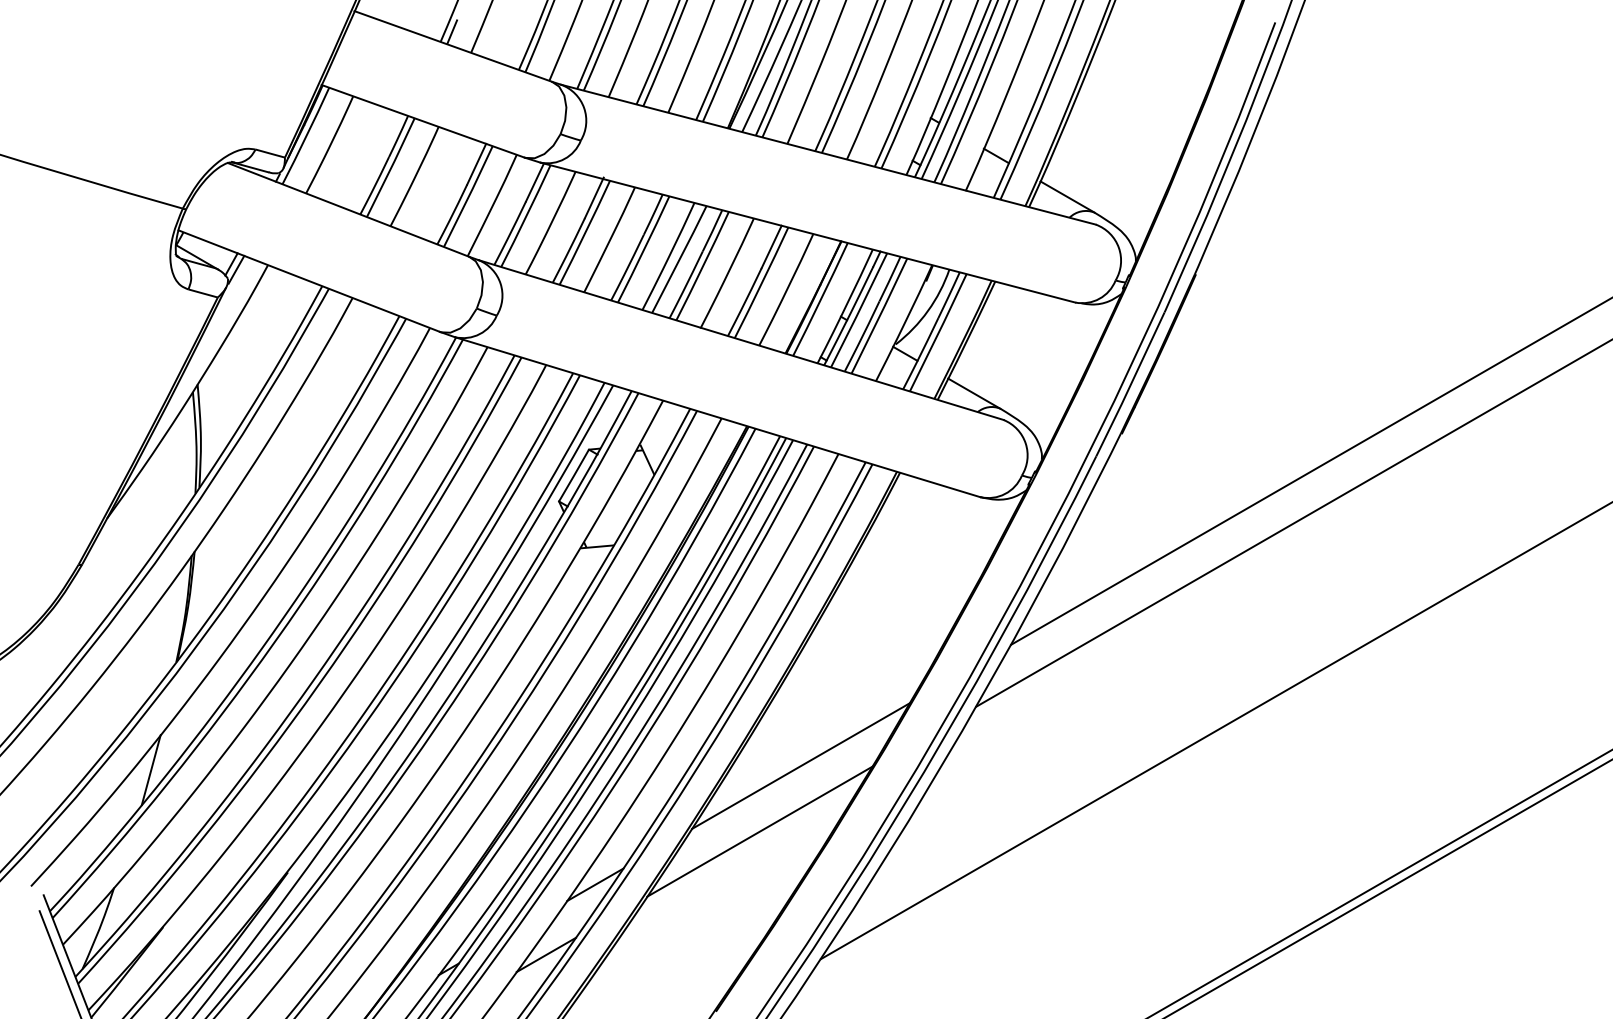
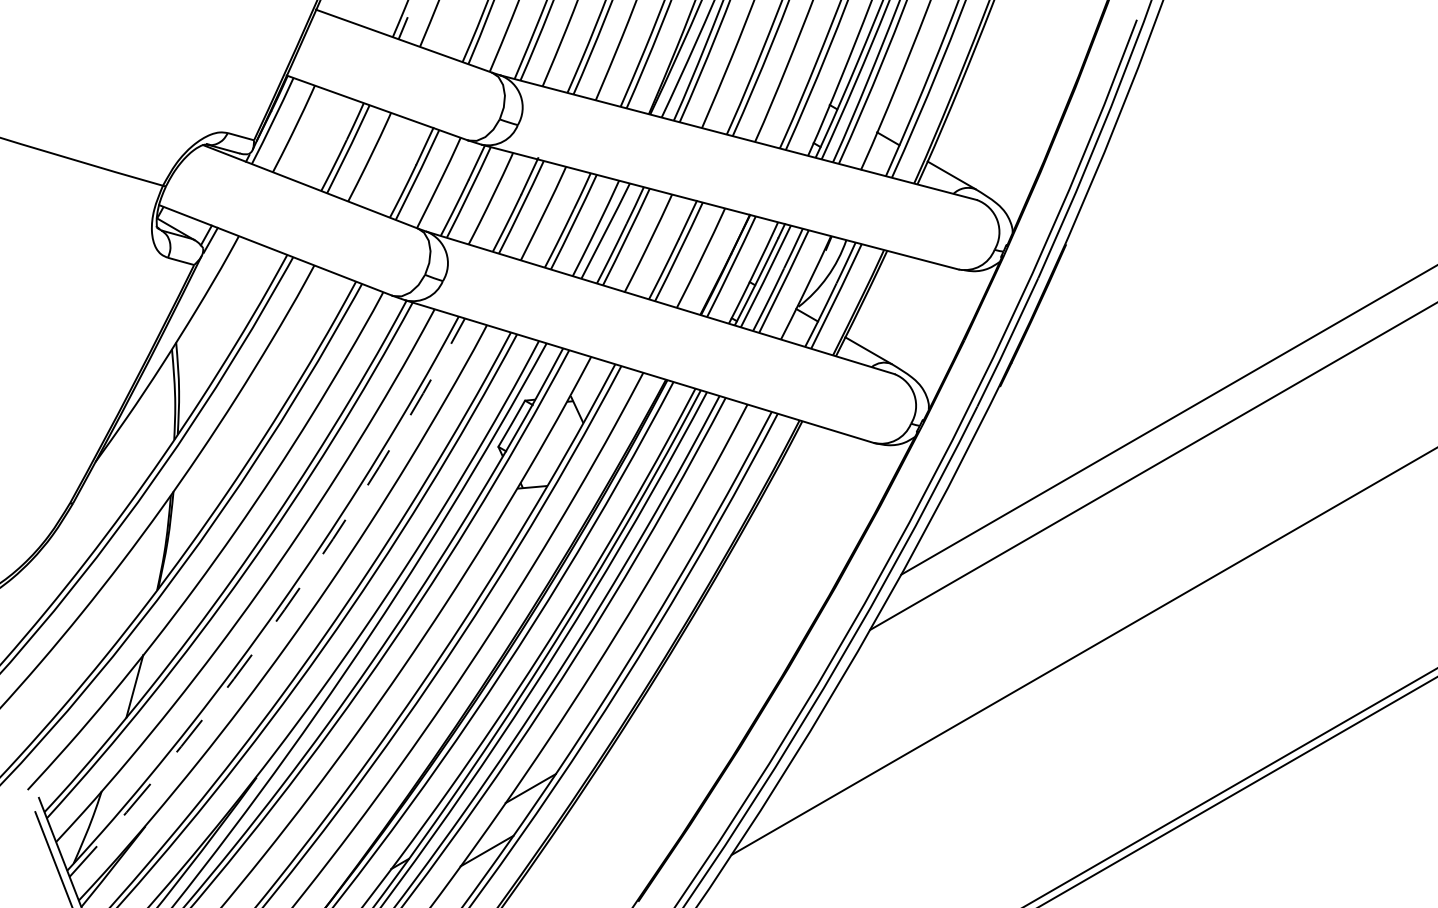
arc: (319, 684) -> (284, 610), solid -> dashed
line: (801, 765) -> (714, 682), removed
line: (759, 831) -> (677, 741), removed

